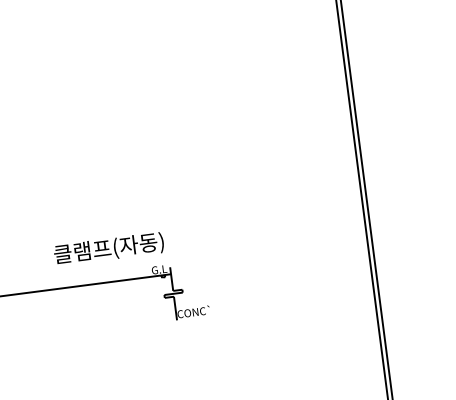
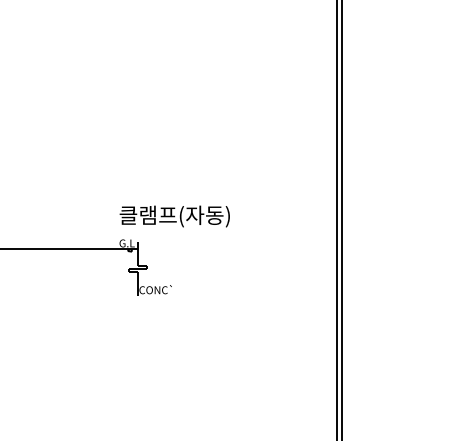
text: (108, 249) -> (174, 216), moved

